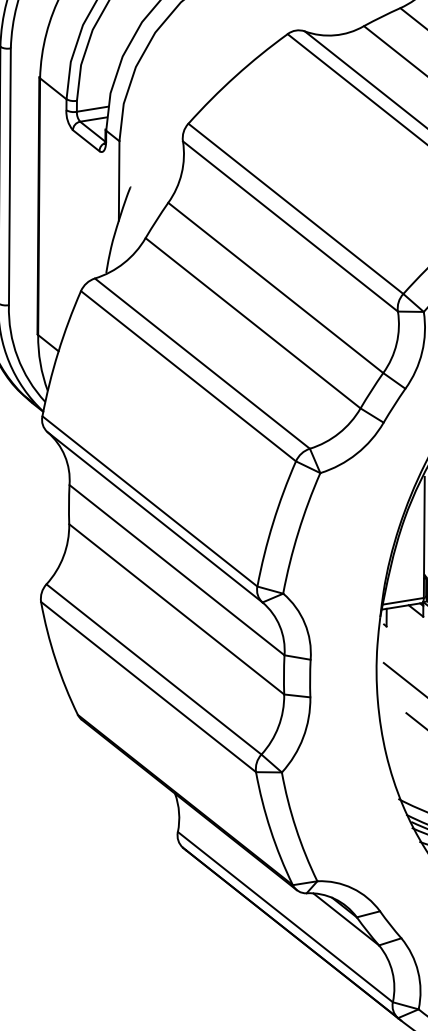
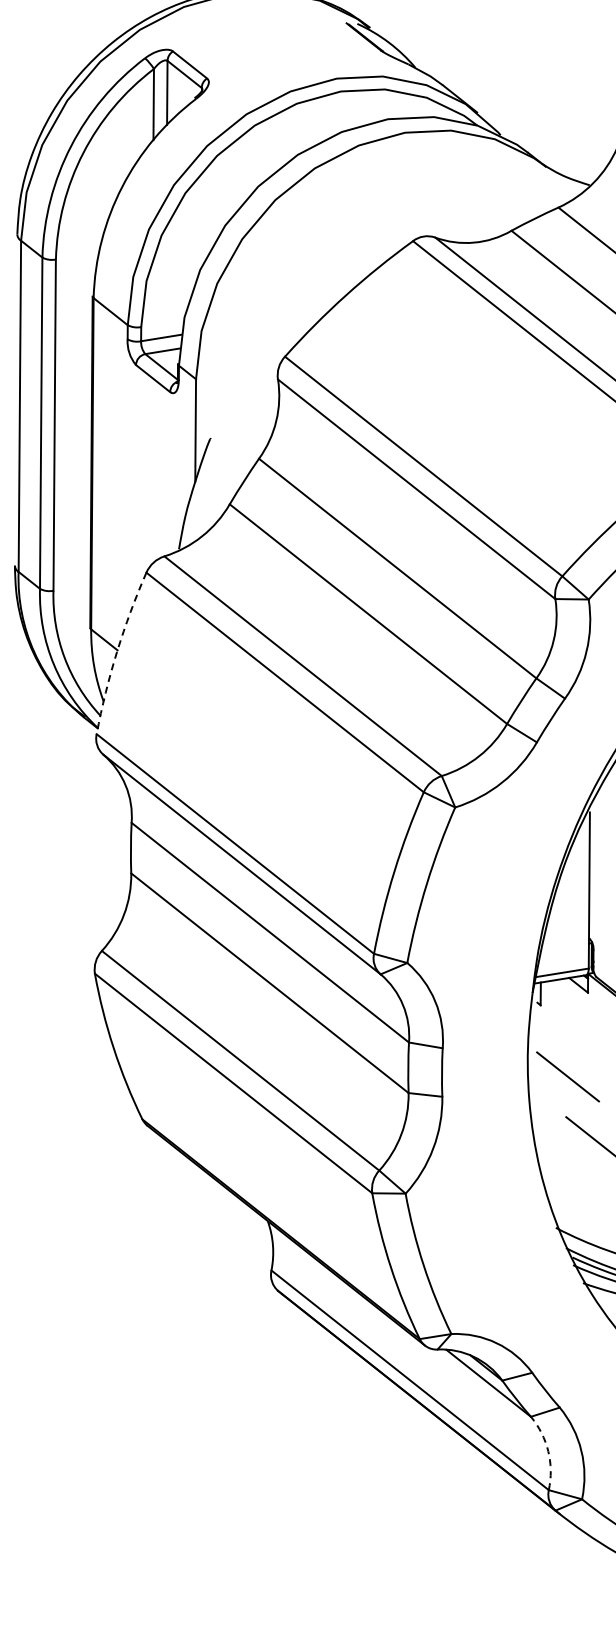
arc: (58, 353) -> (117, 652), solid -> dashed
arc: (392, 972) -> (548, 1451), solid -> dashed

